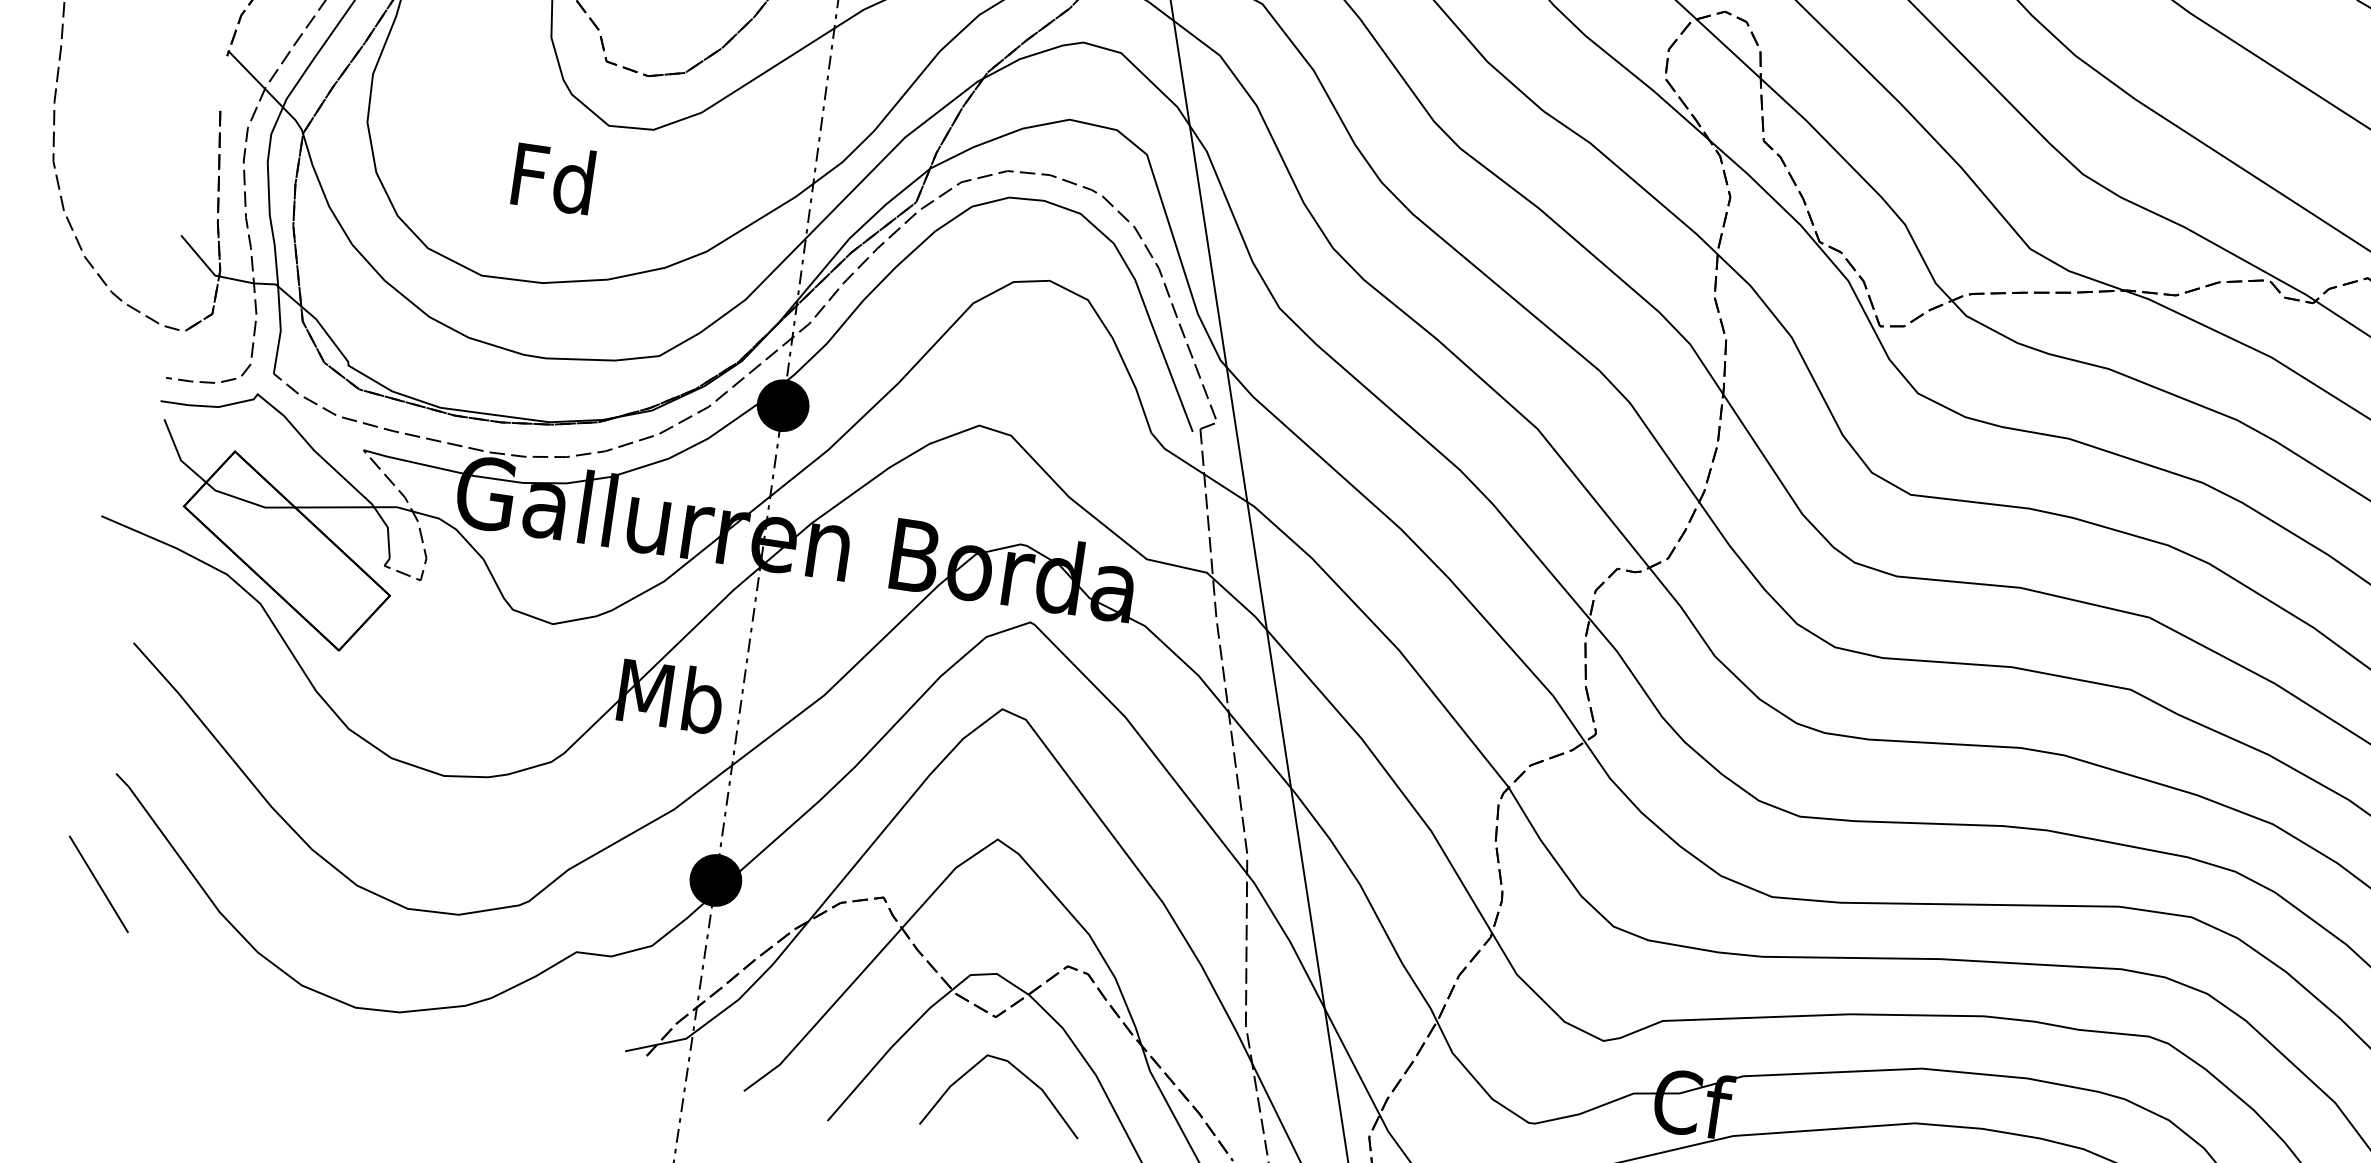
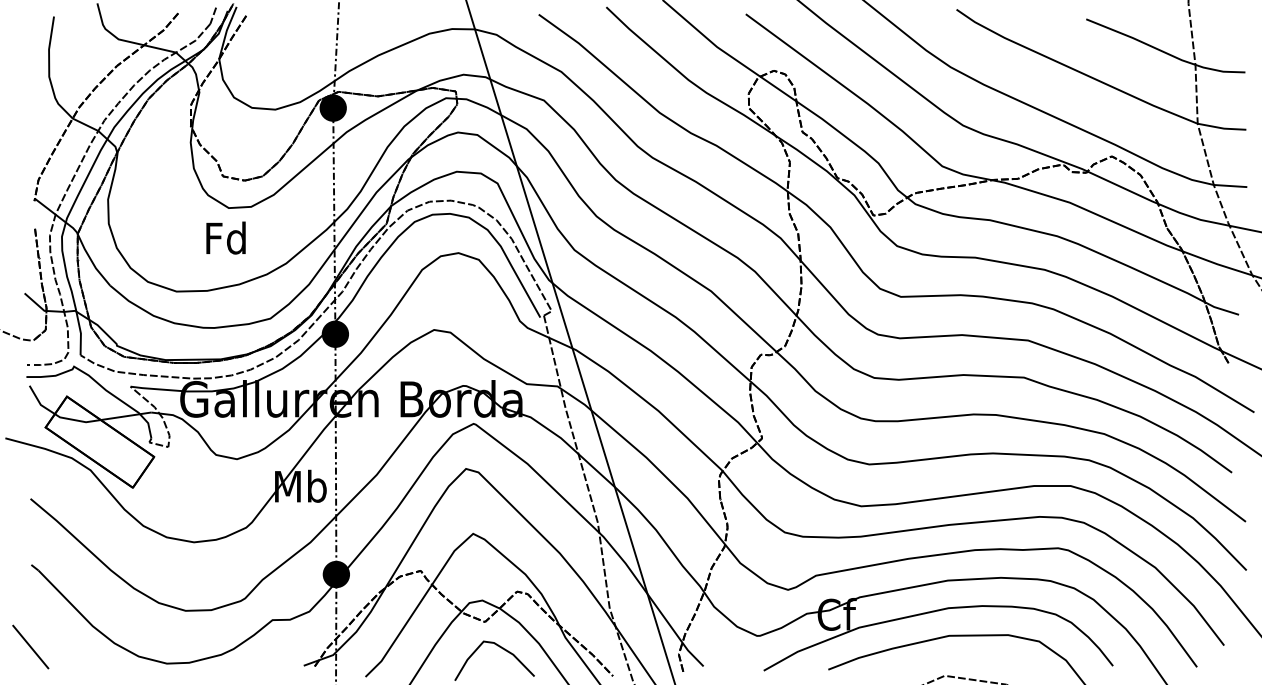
text: (552, 176) -> (225, 237), moved
line: (98, 883) -> (30, 646), moved

